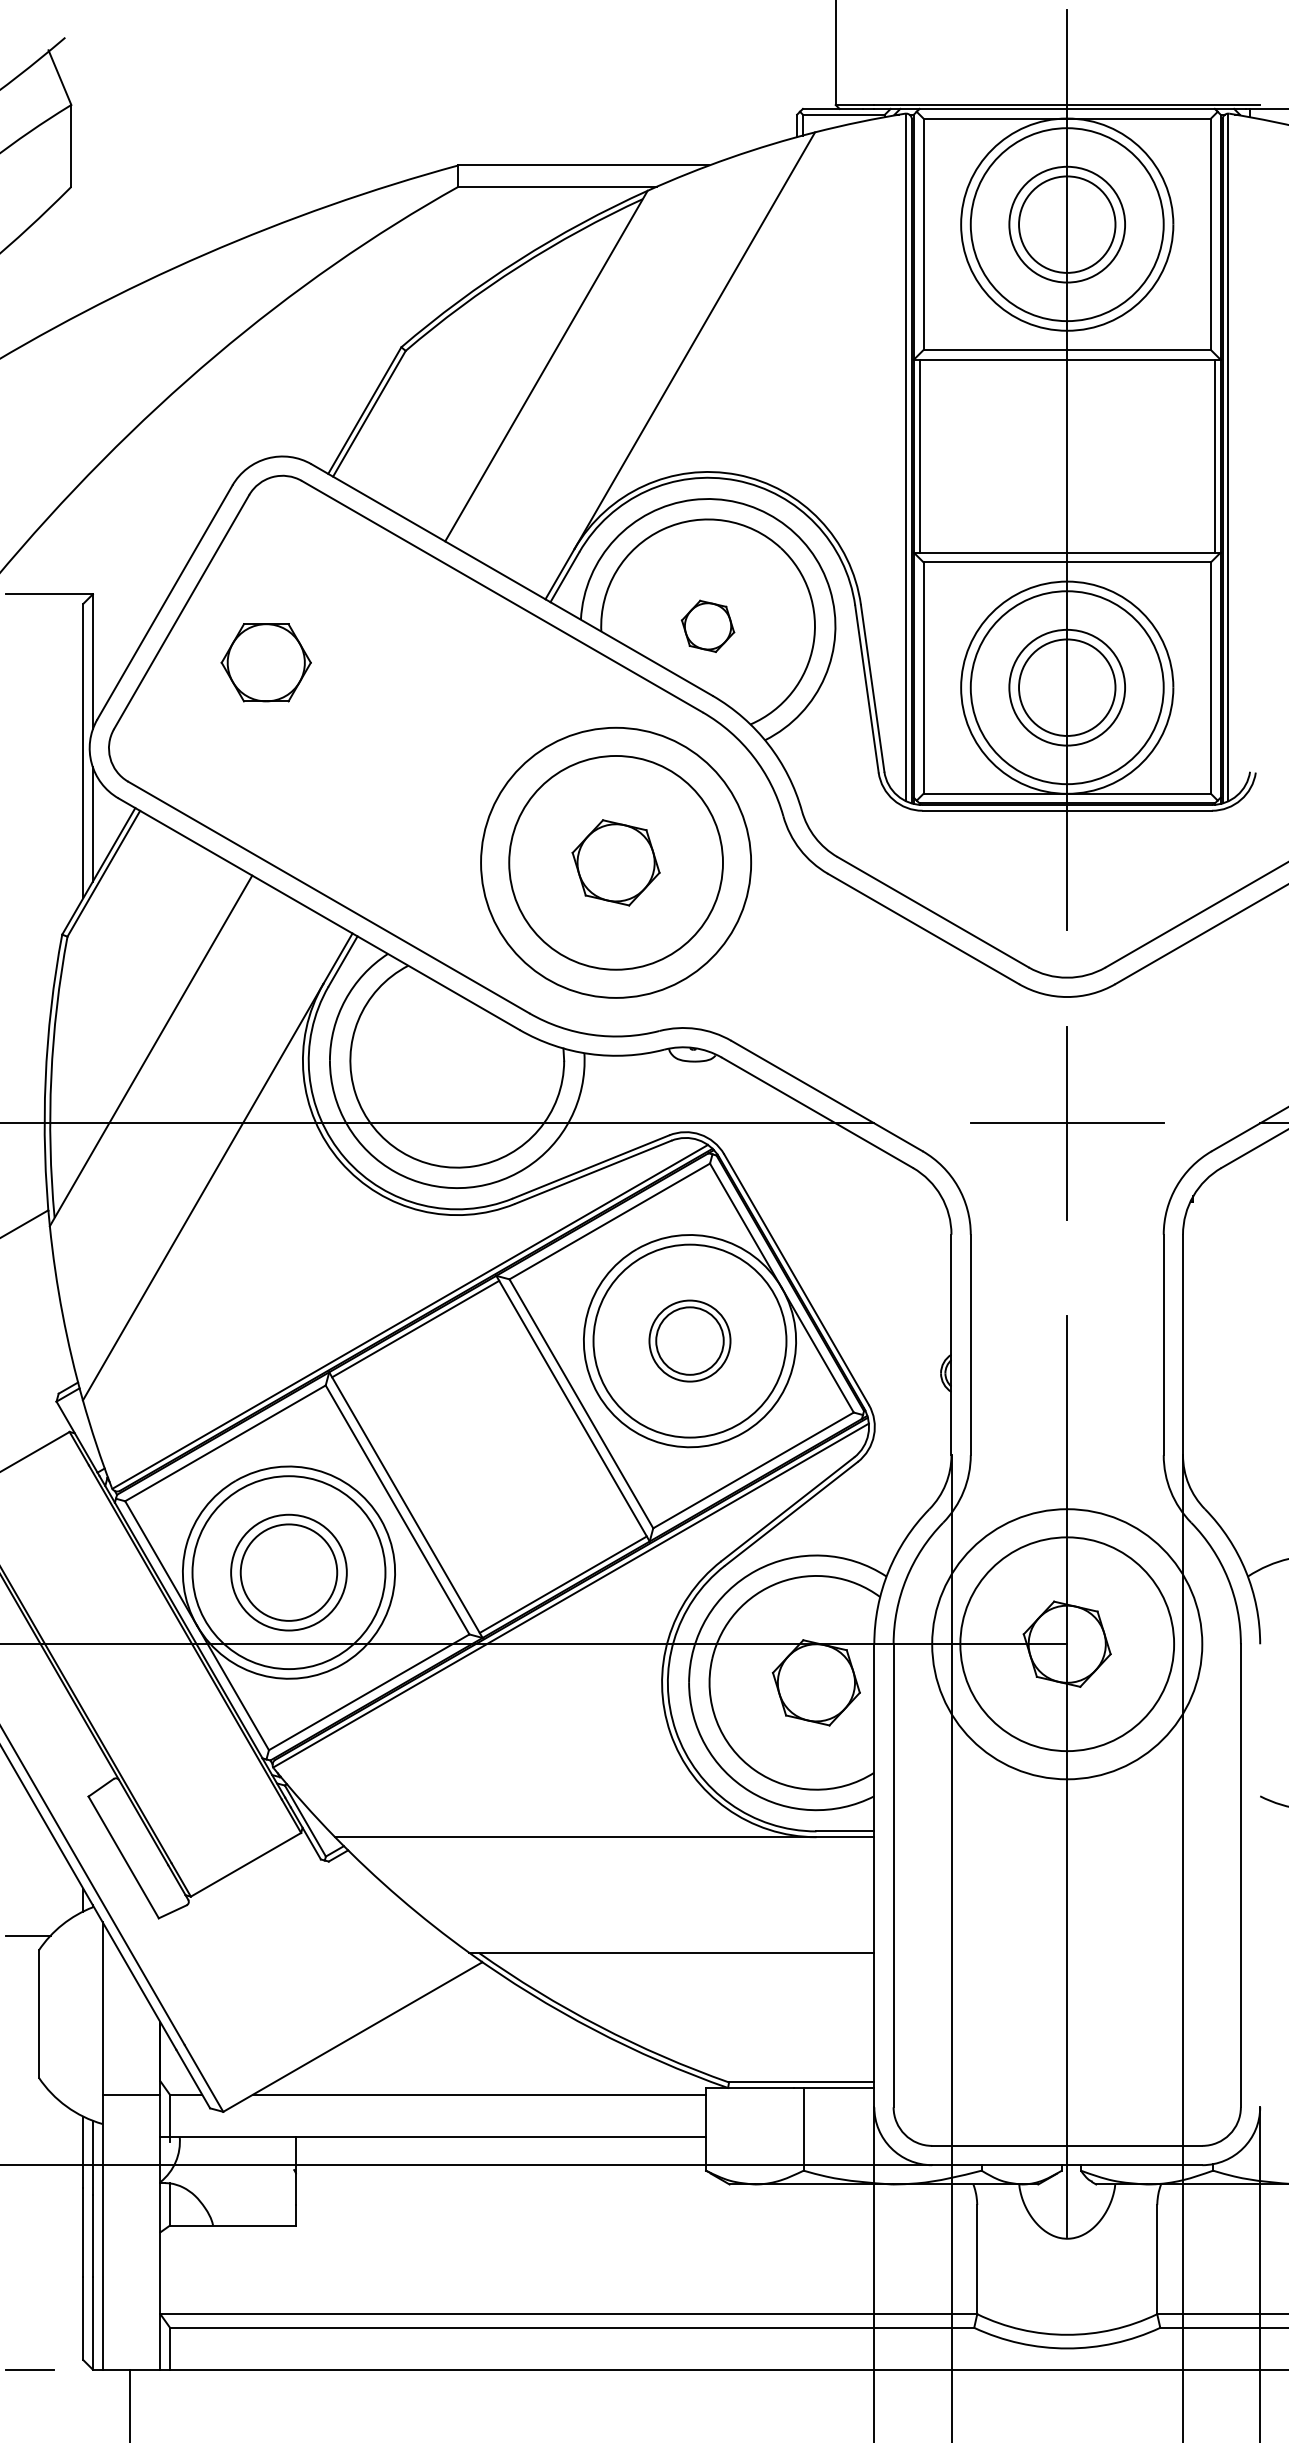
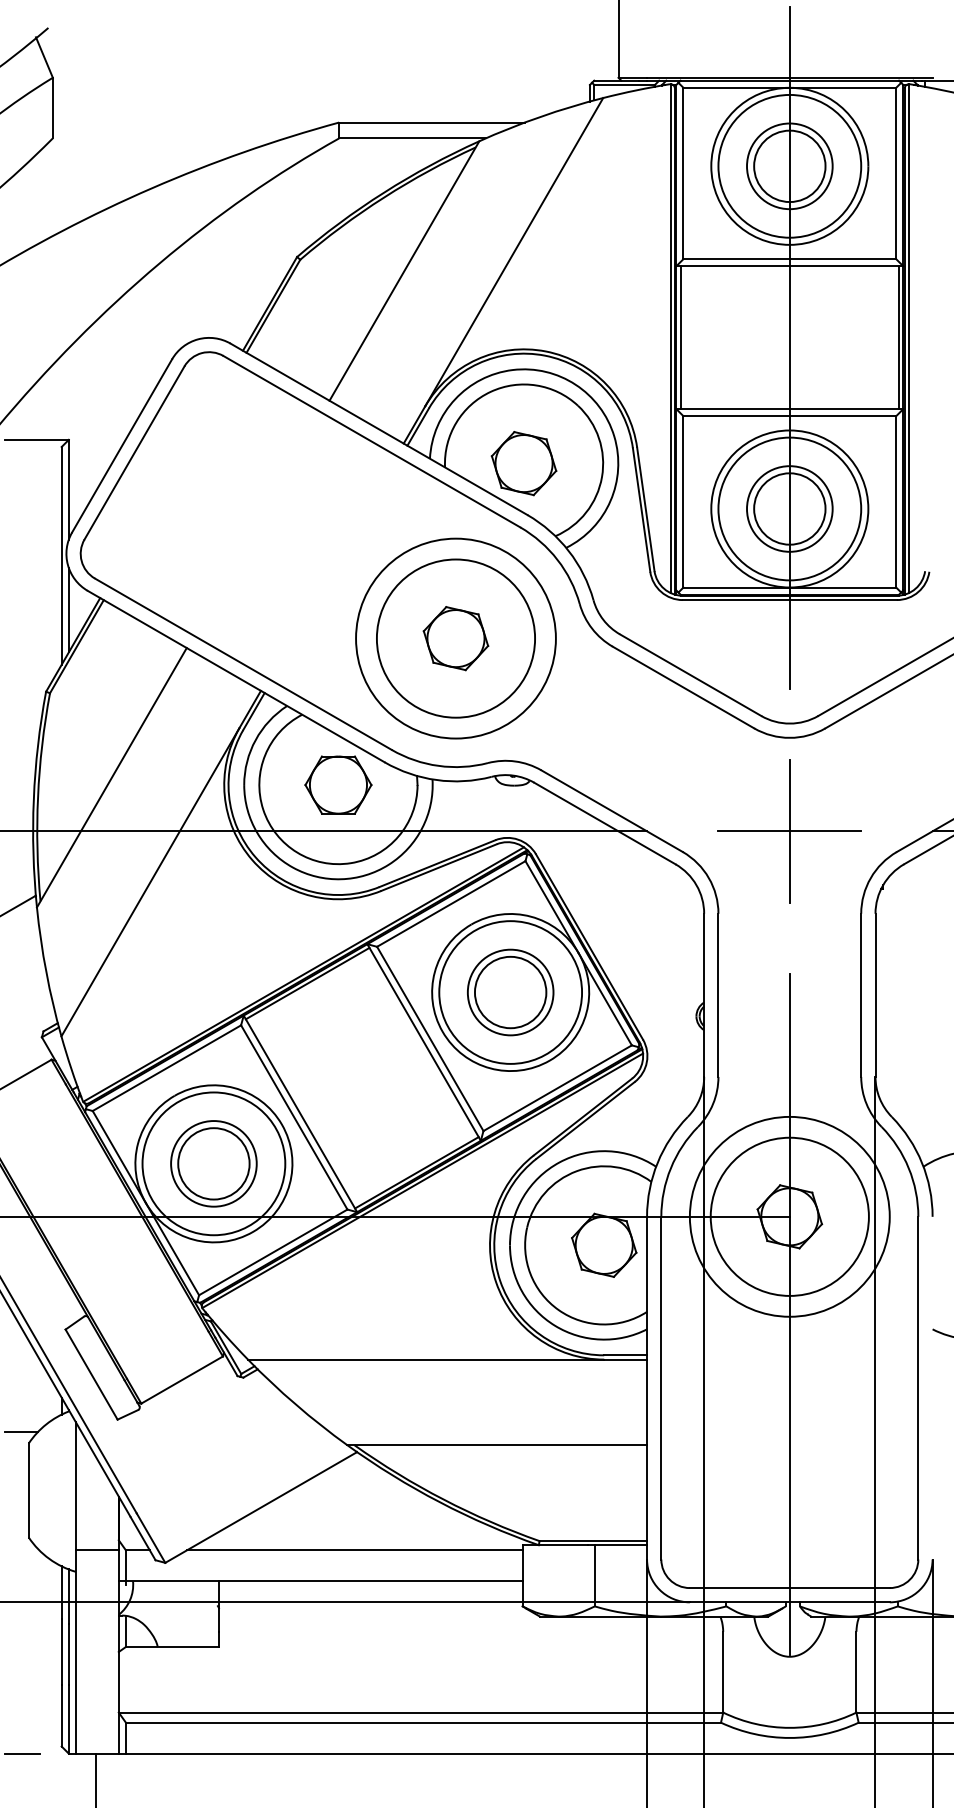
part: (707, 626) -> (523, 463), size x1.67
part: (265, 662) -> (337, 784), moved
part: (689, 1340) -> (510, 992), size x1.43

